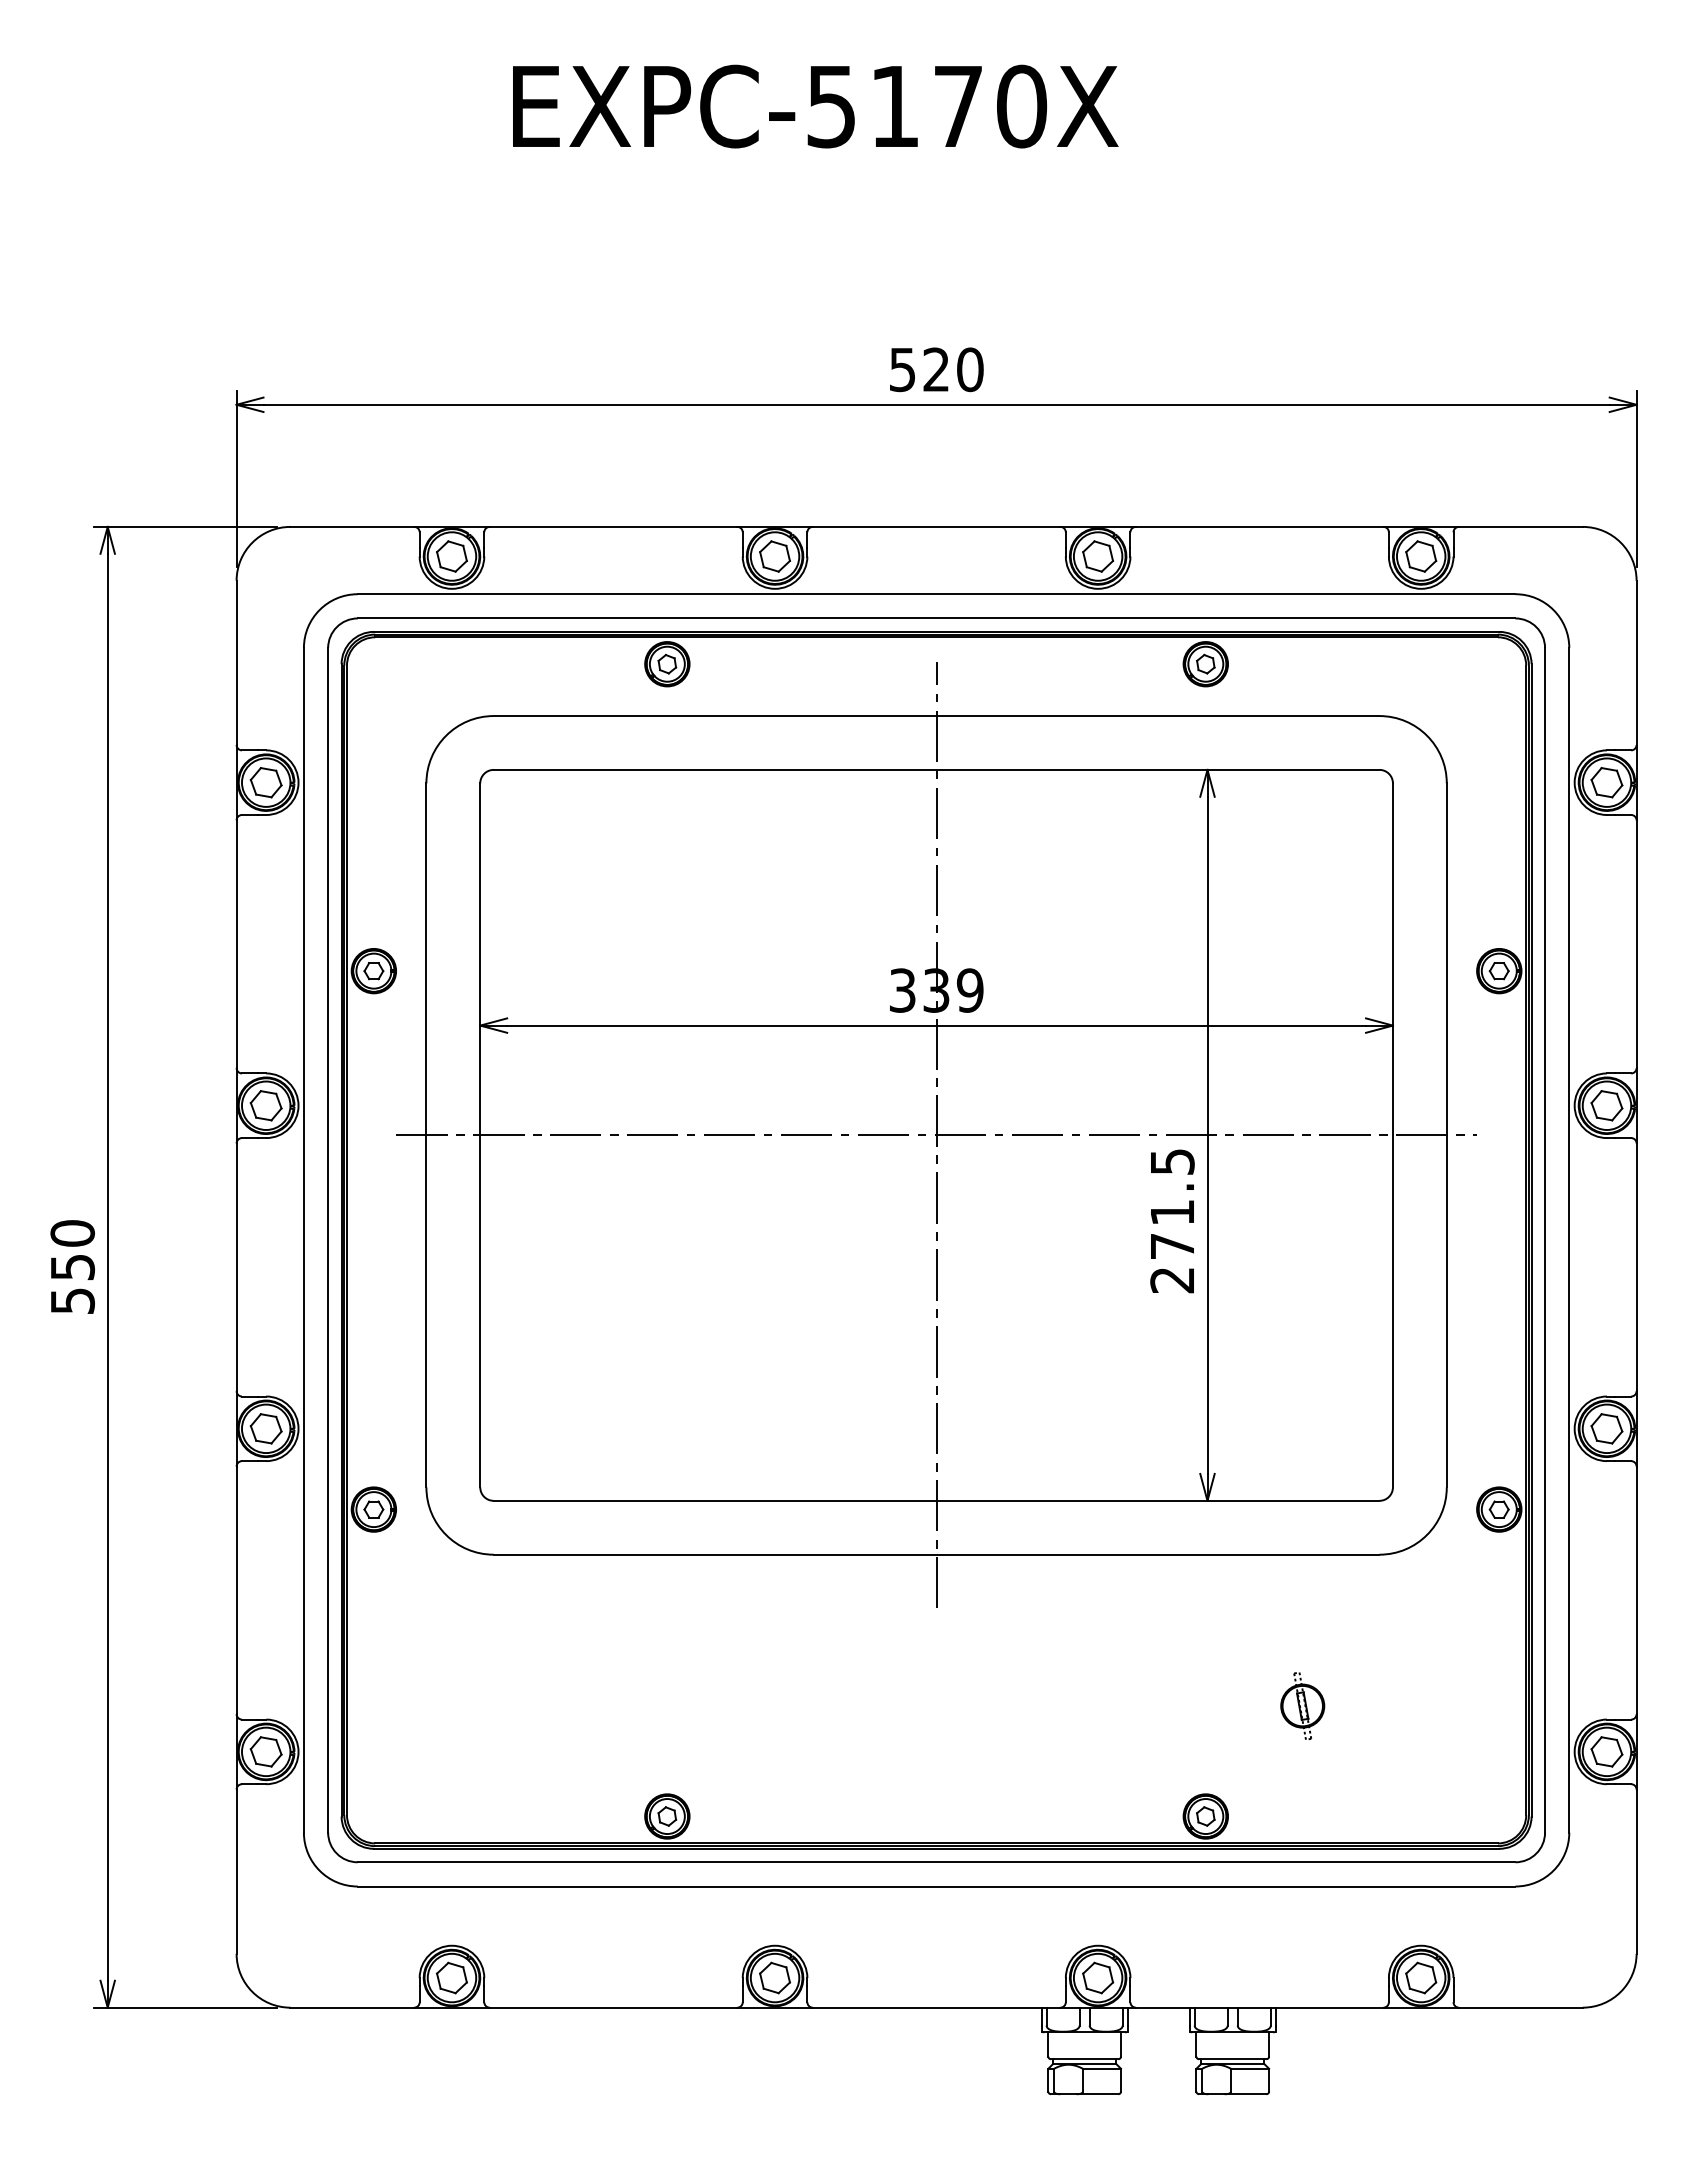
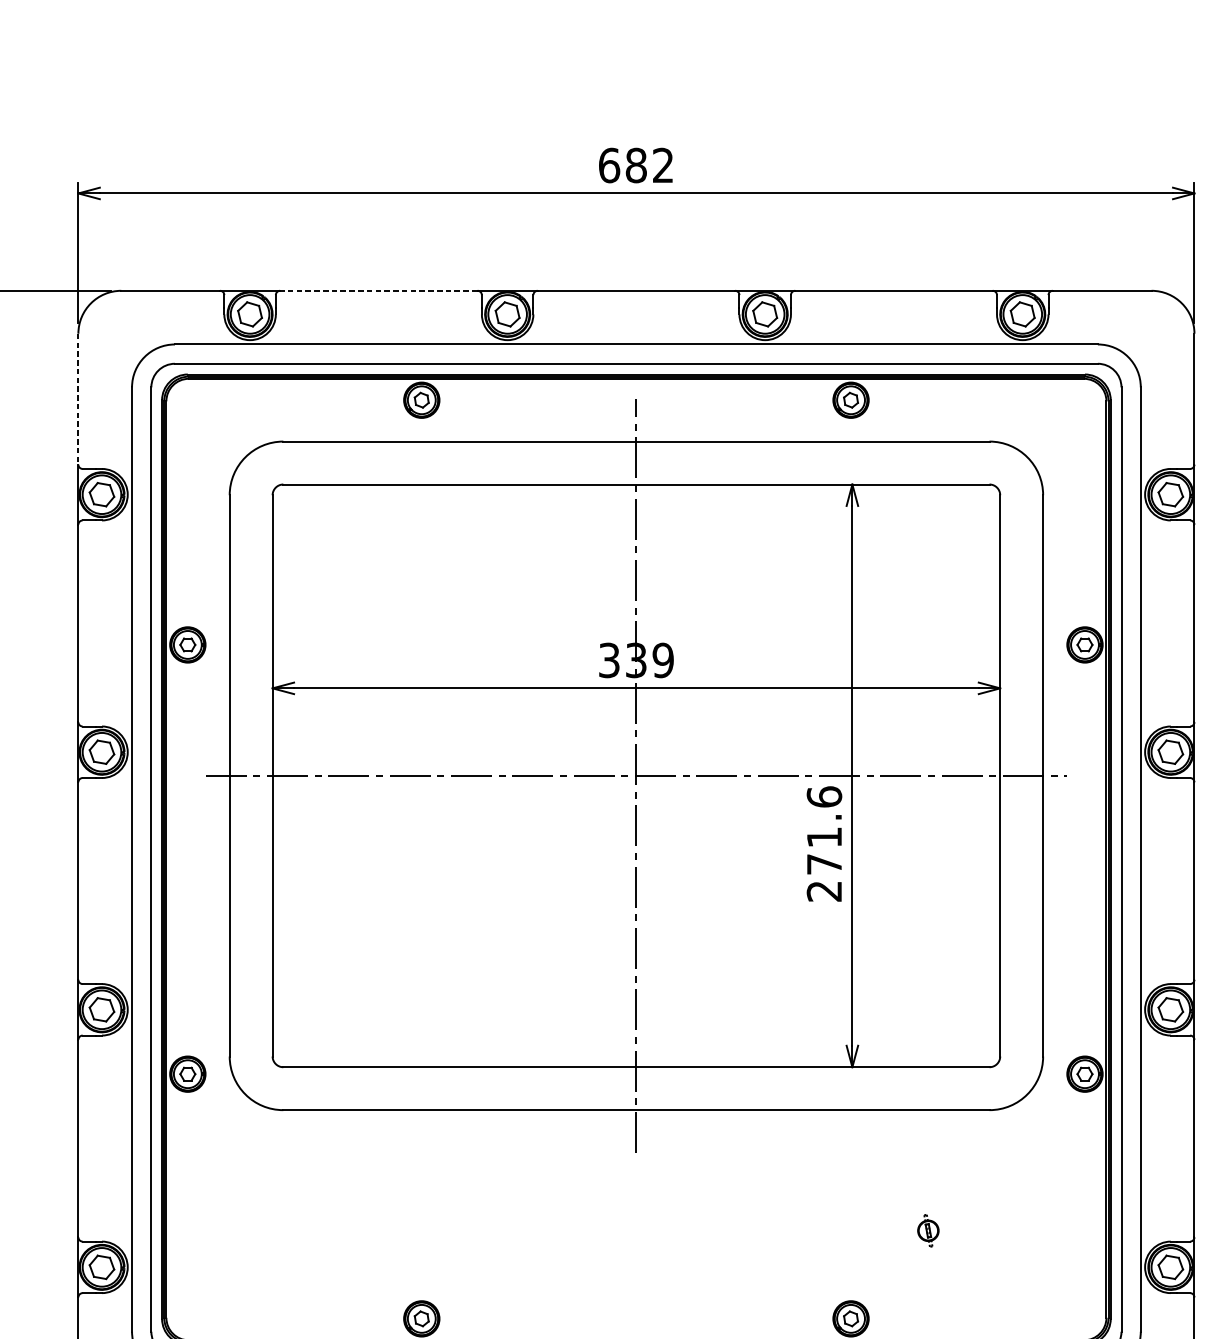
text: (936, 369) -> (636, 165), 520 -> 682
line: (613, 526) -> (378, 290), solid -> dashed
line: (236, 663) -> (78, 399), solid -> dashed
text: (1172, 1161) -> (824, 796), 271.5 -> 271.6
part: (1302, 1705) -> (928, 1230), size x0.6

